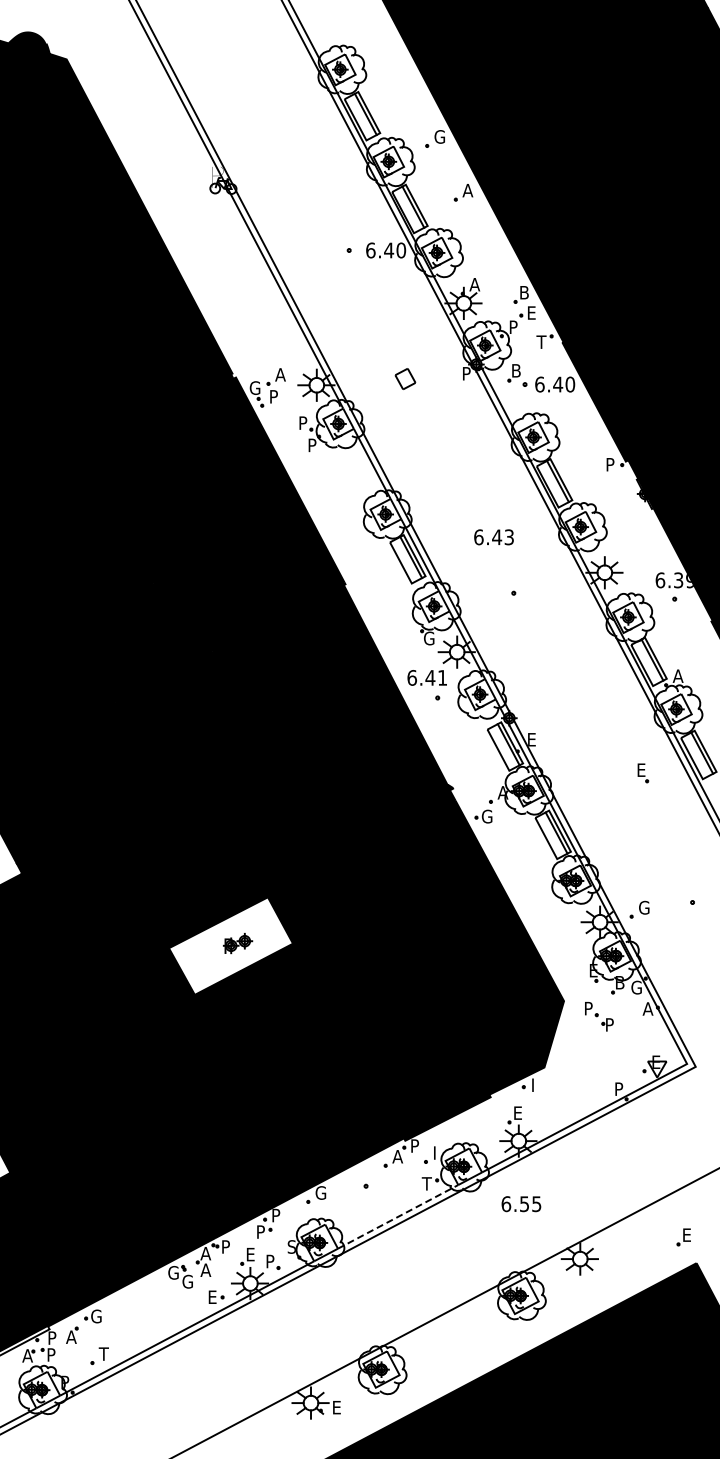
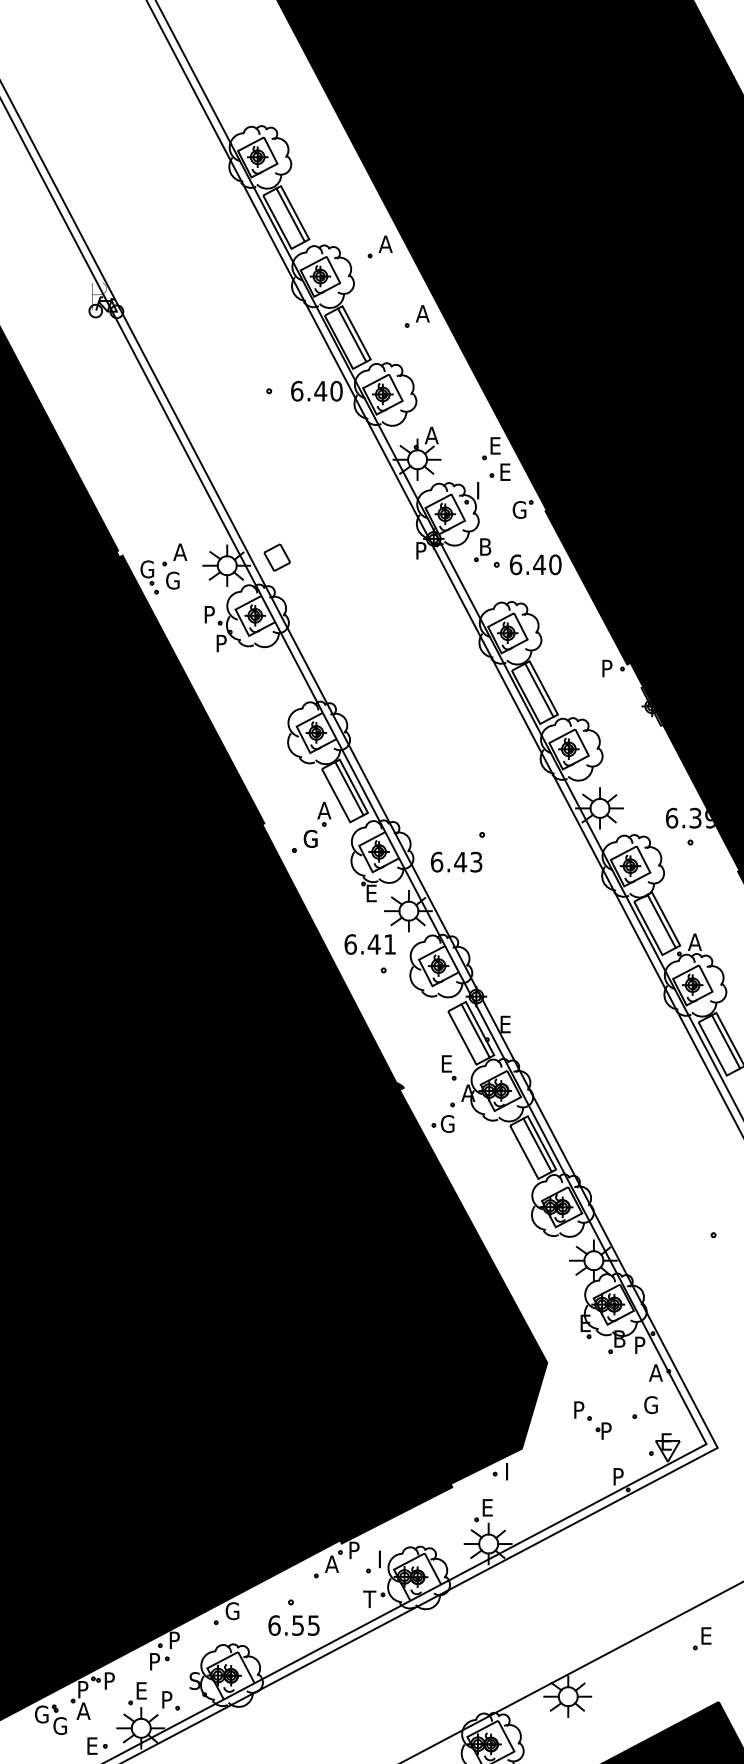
text: (438, 136) -> (384, 243), G -> A
text: (526, 292) -> (498, 445), B -> E
text: (514, 324) -> (483, 487), P -> I
text: (541, 342) -> (518, 510), T -> G
part: (405, 378) -> (277, 556), moved
text: (274, 396) -> (172, 580), P -> G
text: (493, 537) -> (455, 862), moved
part: (381, 587) -> (310, 827), added
text: (429, 638) -> (373, 893), G -> E
part: (643, 773) -> (449, 1068), moved
part: (639, 909) -> (644, 1407), moved
fill: (230, 945) -> (115, 1290), added
text: (636, 987) -> (641, 1345), G -> P
part: (599, 1016) -> (593, 1420), moved
text: (521, 1204) -> (294, 1626), moved
line: (398, 1216) -> (332, 1641), dashed -> solid
part: (683, 1237) -> (701, 1638), moved
text: (205, 1253) -> (83, 1689), A -> P

